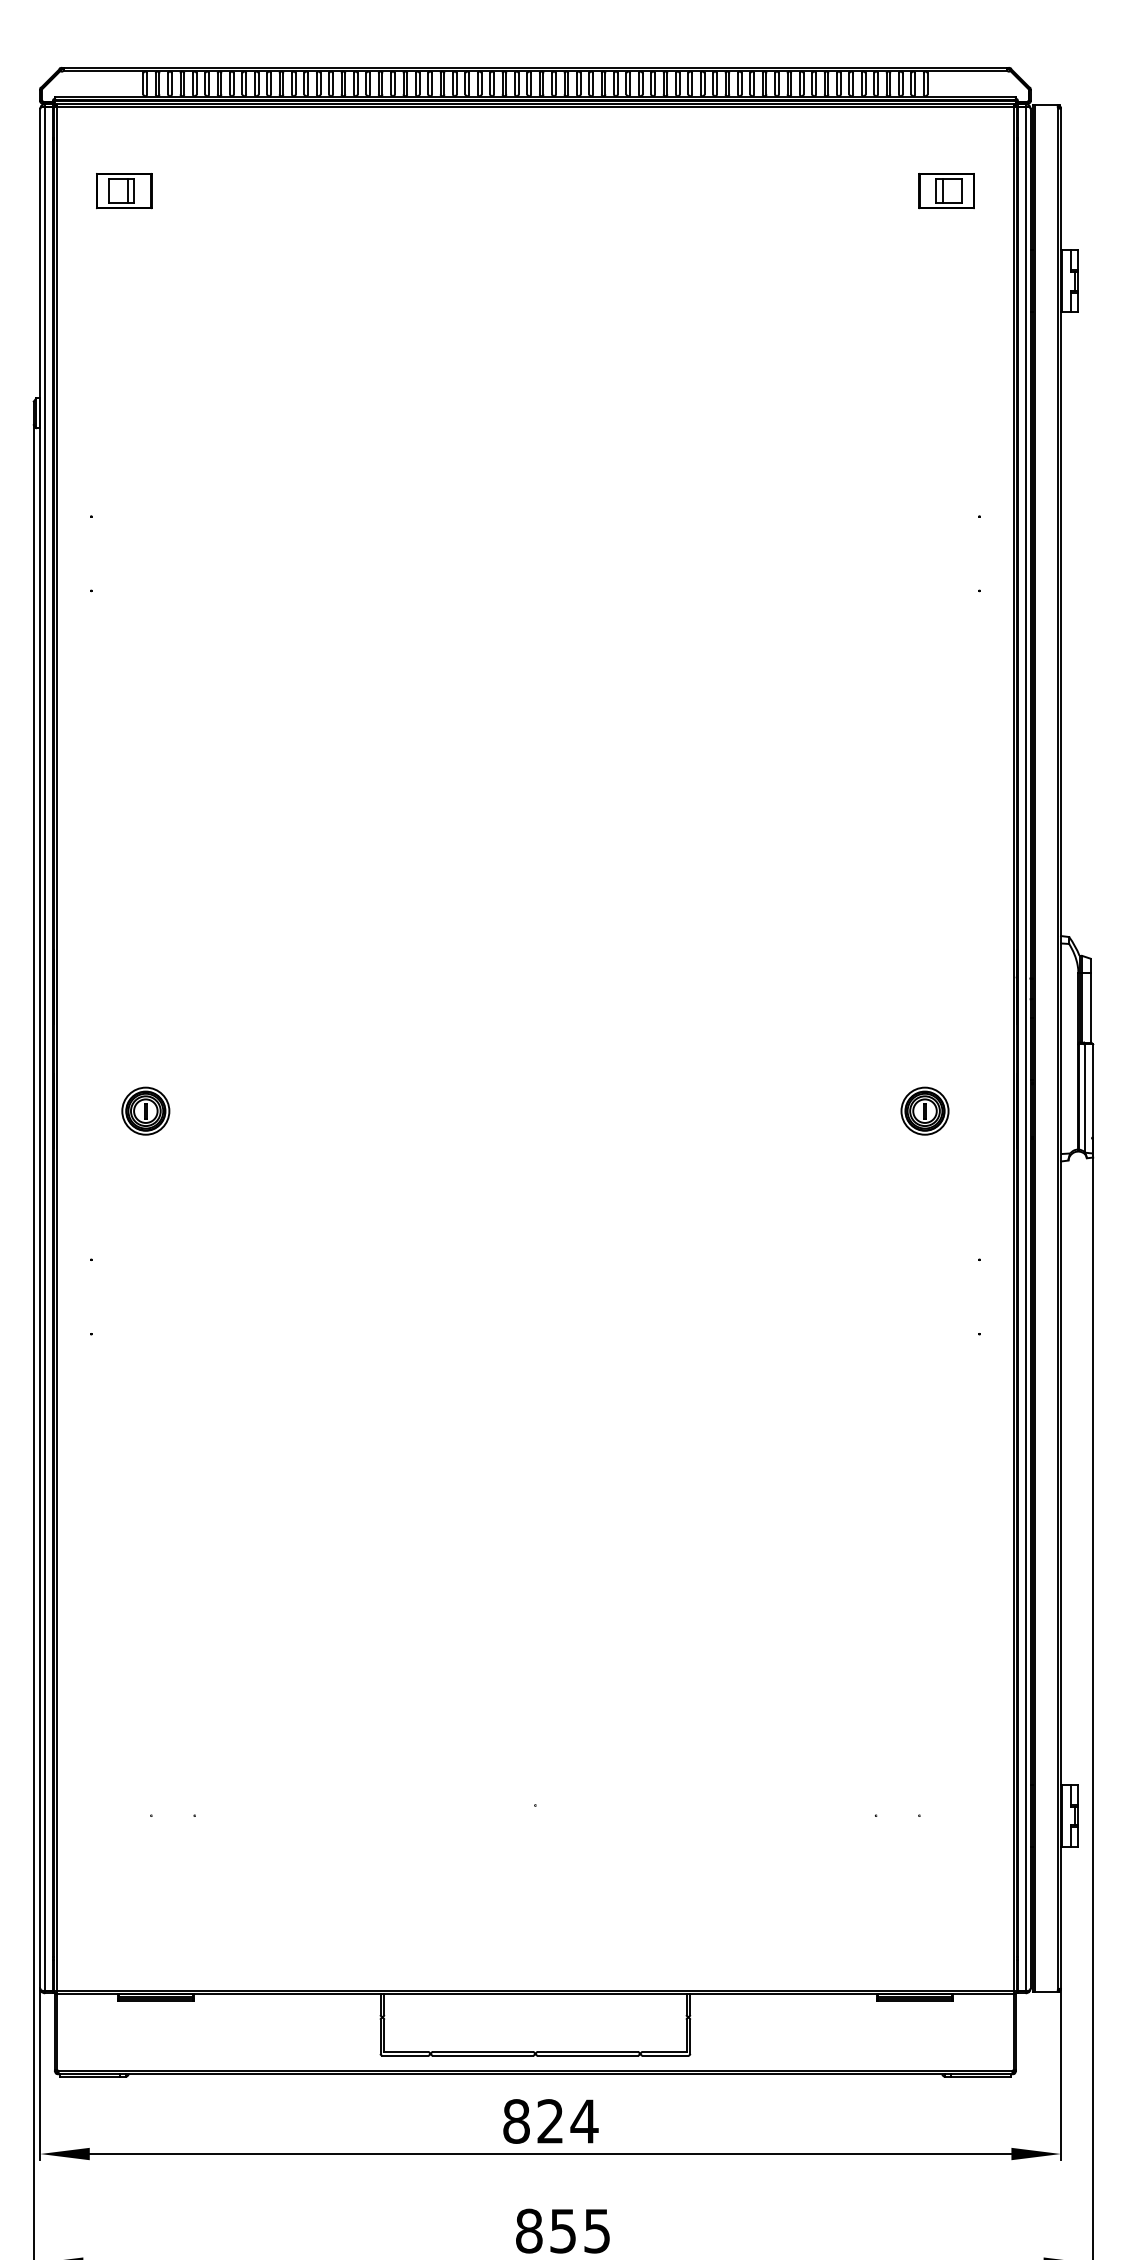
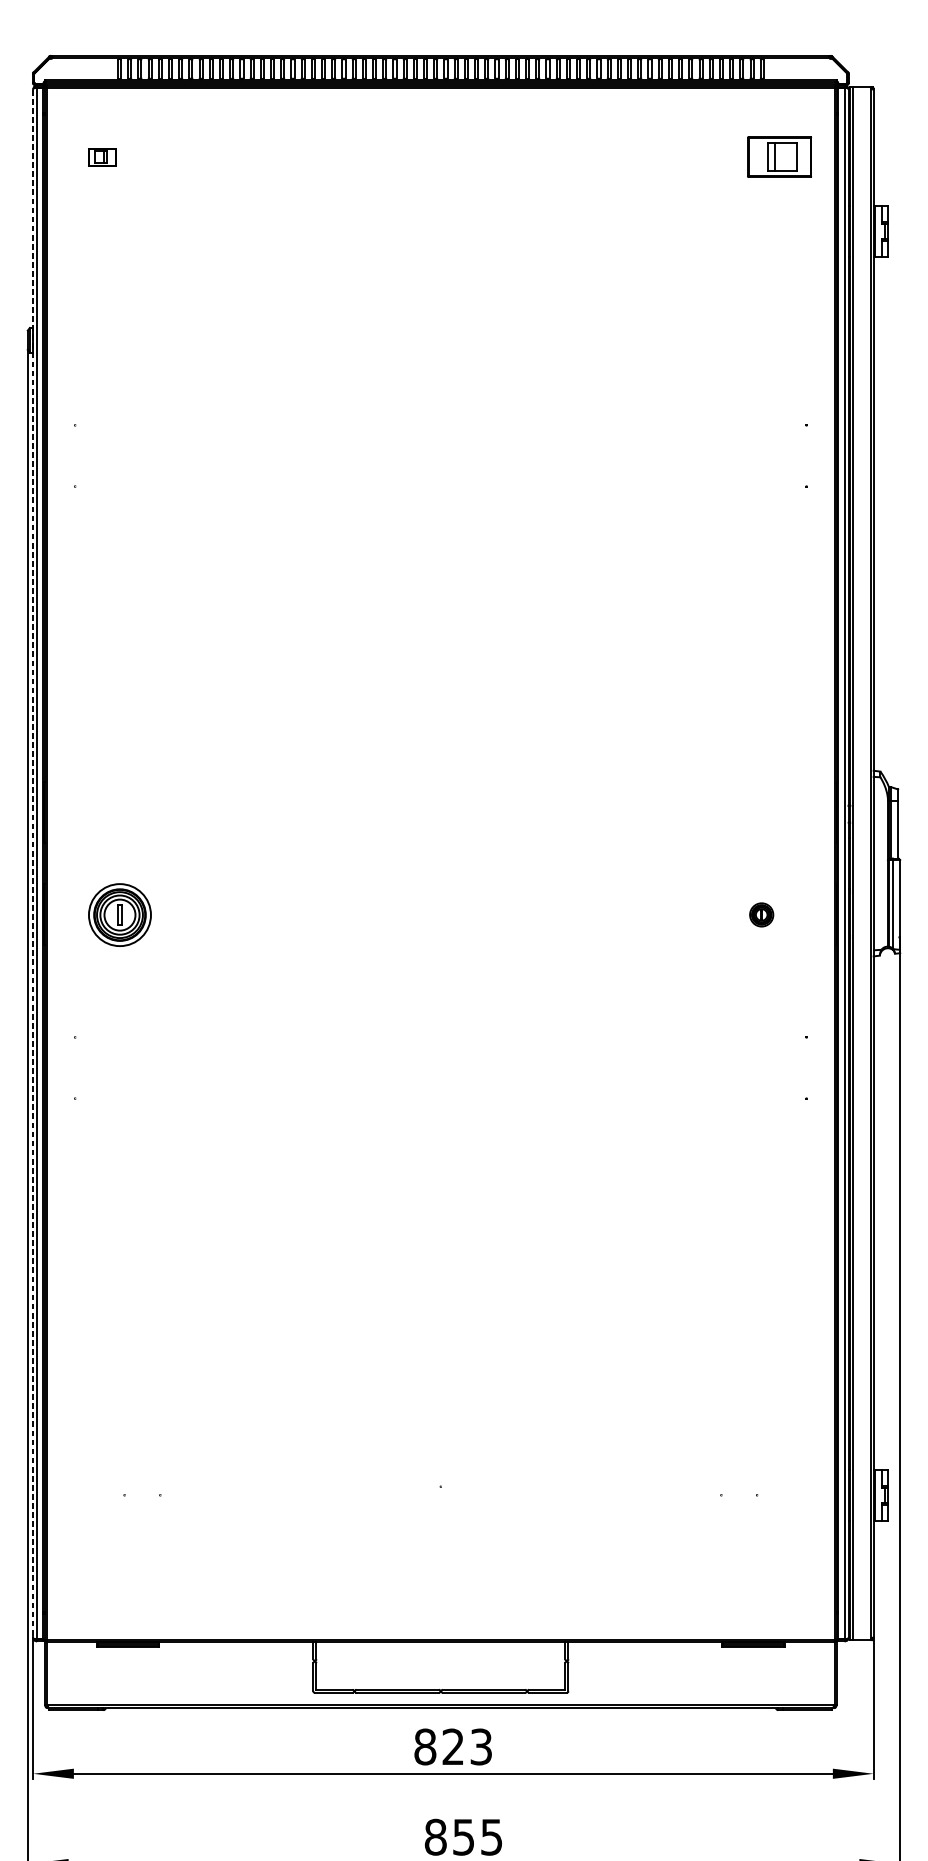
part: (124, 191) -> (102, 157), size x0.6
part: (946, 191) -> (779, 157), size x1.4
line: (40, 1048) -> (33, 863), solid -> dashed
part: (145, 1110) -> (119, 914), size x1.6
part: (924, 1110) -> (761, 914), size x0.6
text: (584, 2121) -> (481, 1747), 824 -> 823

